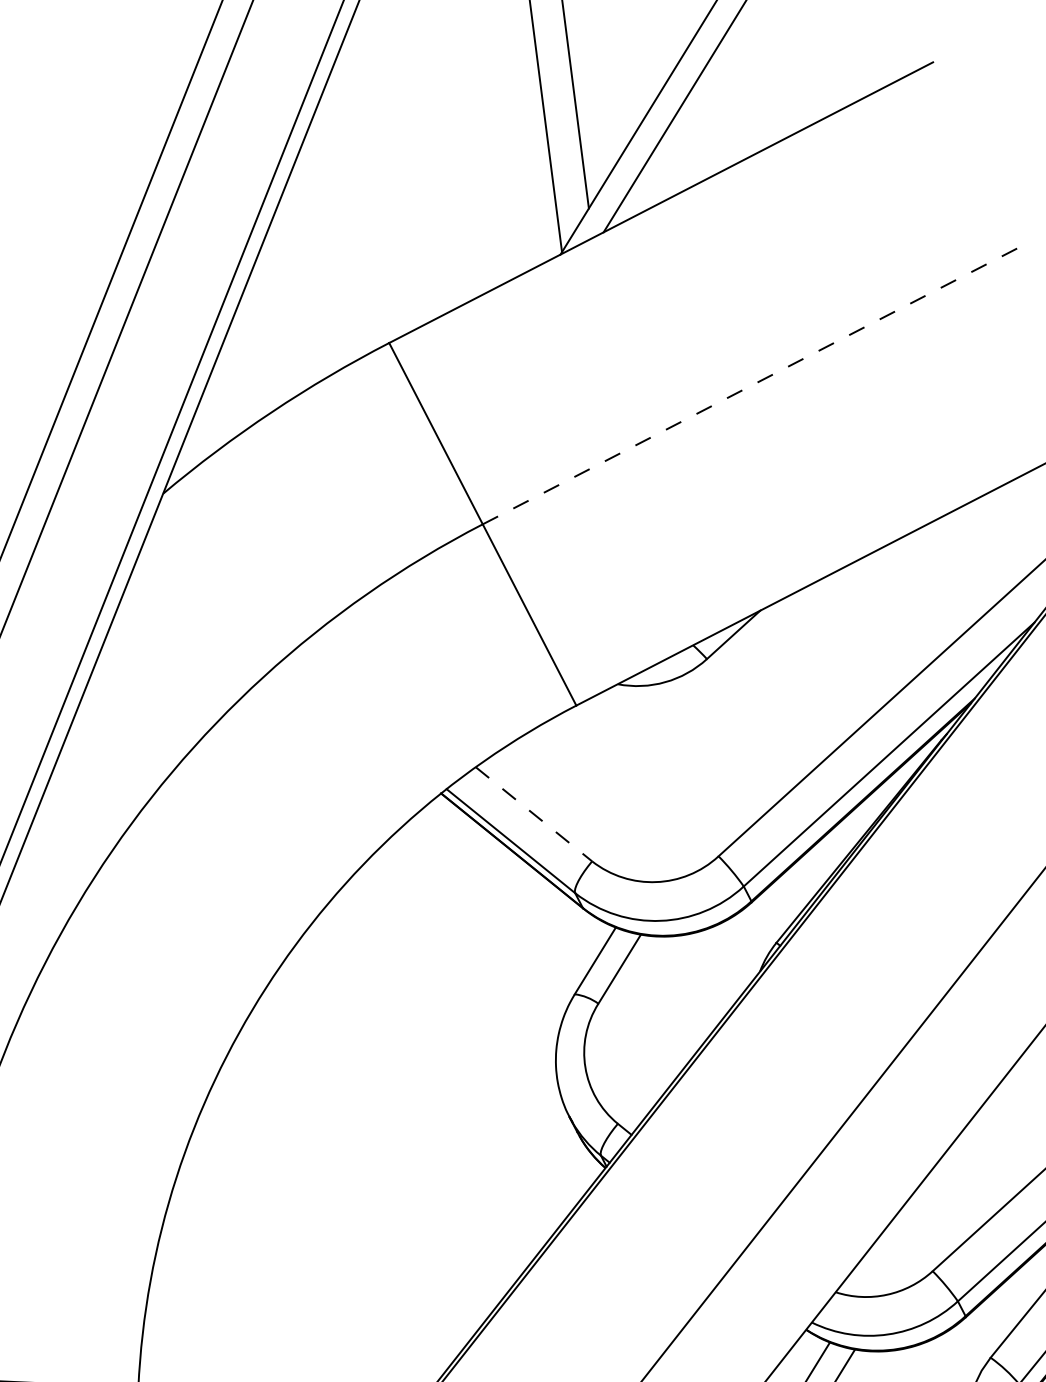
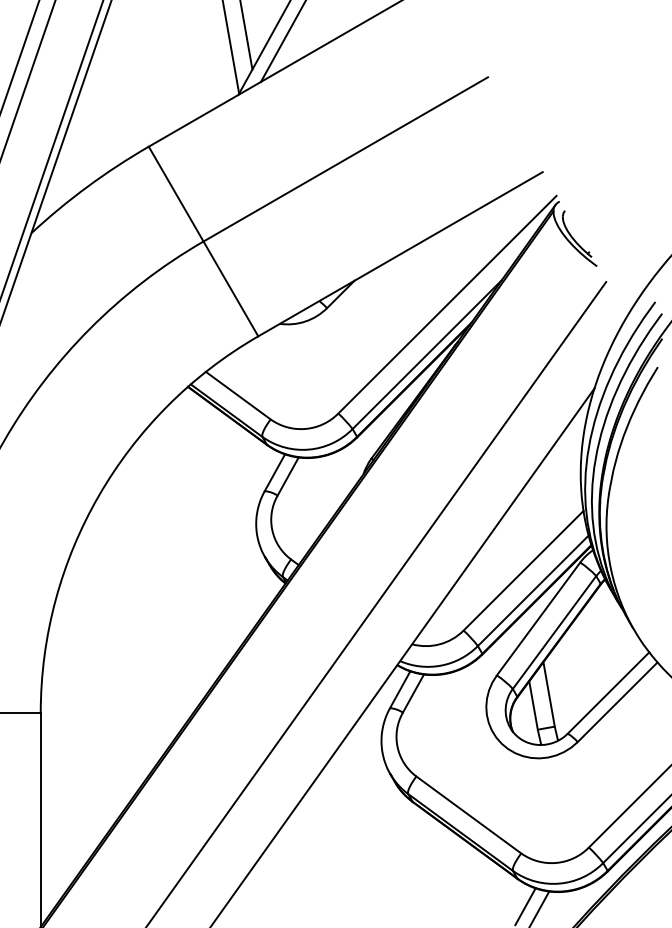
line: (756, 384) -> (346, 159), dashed -> solid
line: (534, 813) -> (238, 395), dashed -> solid

